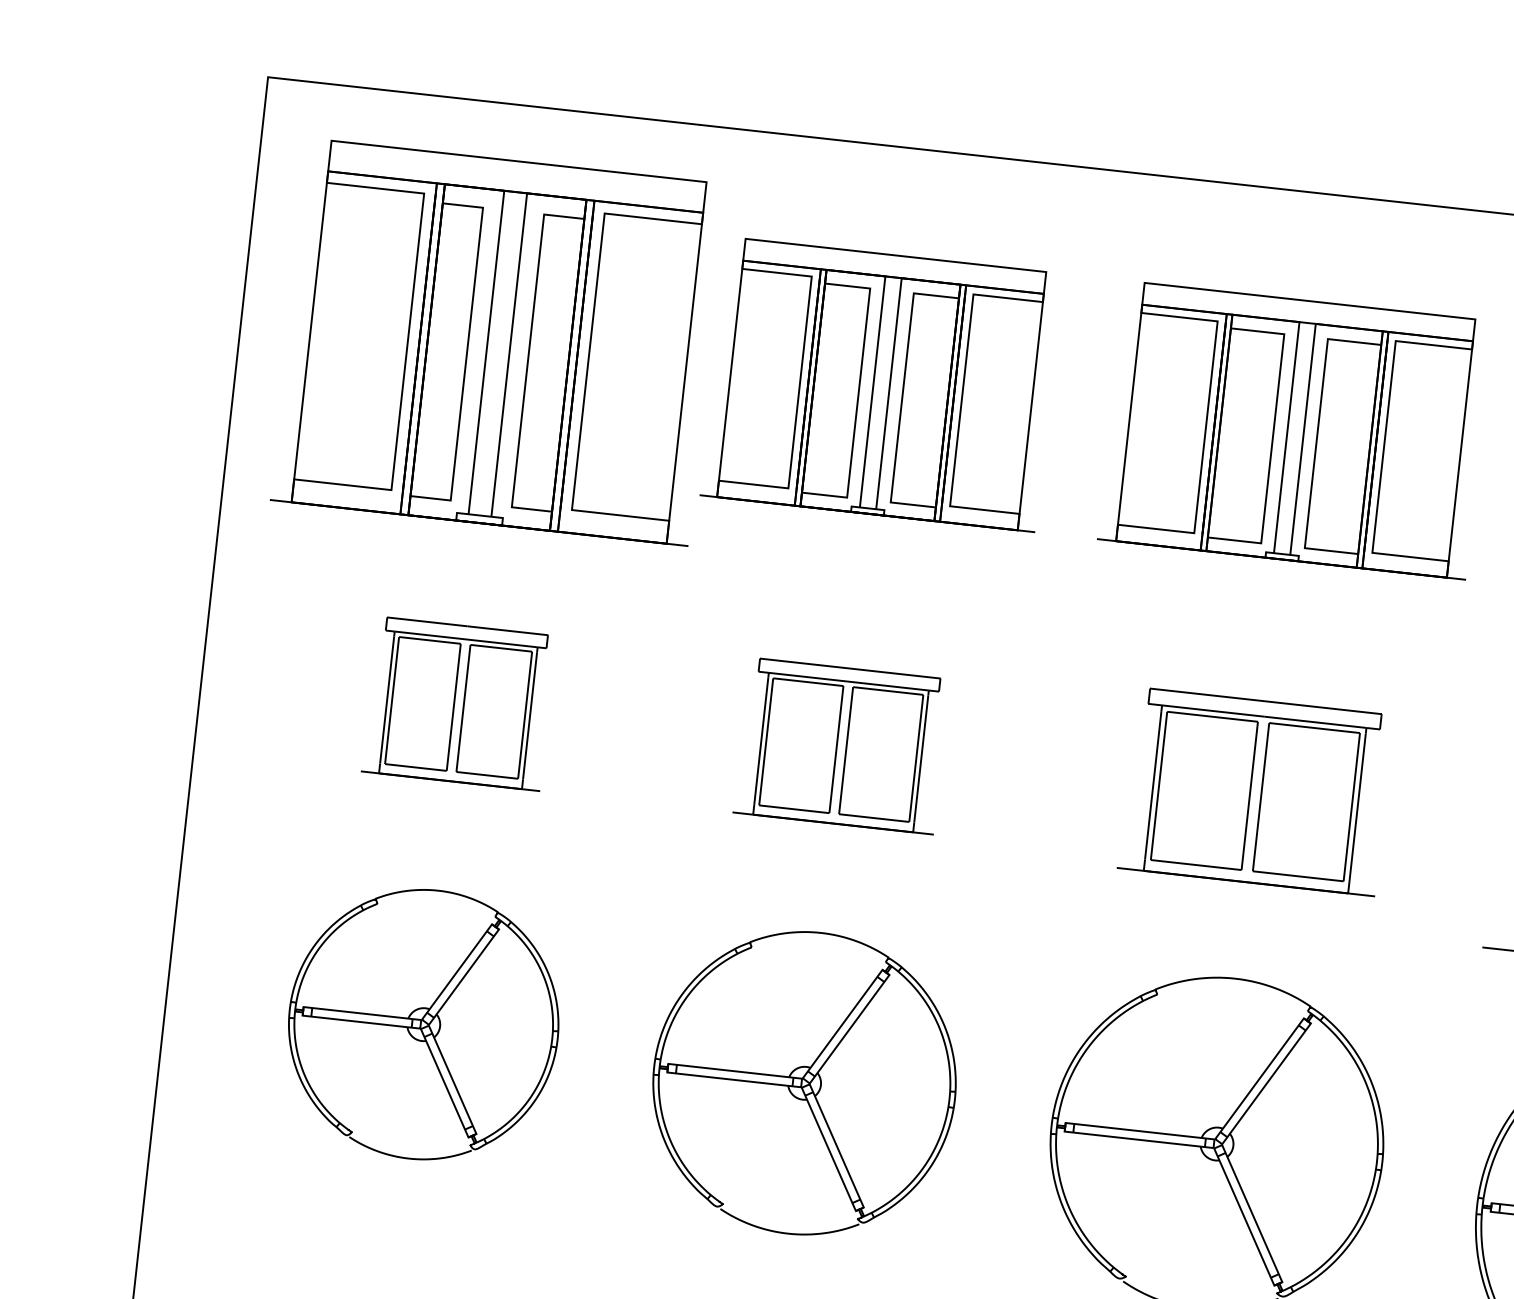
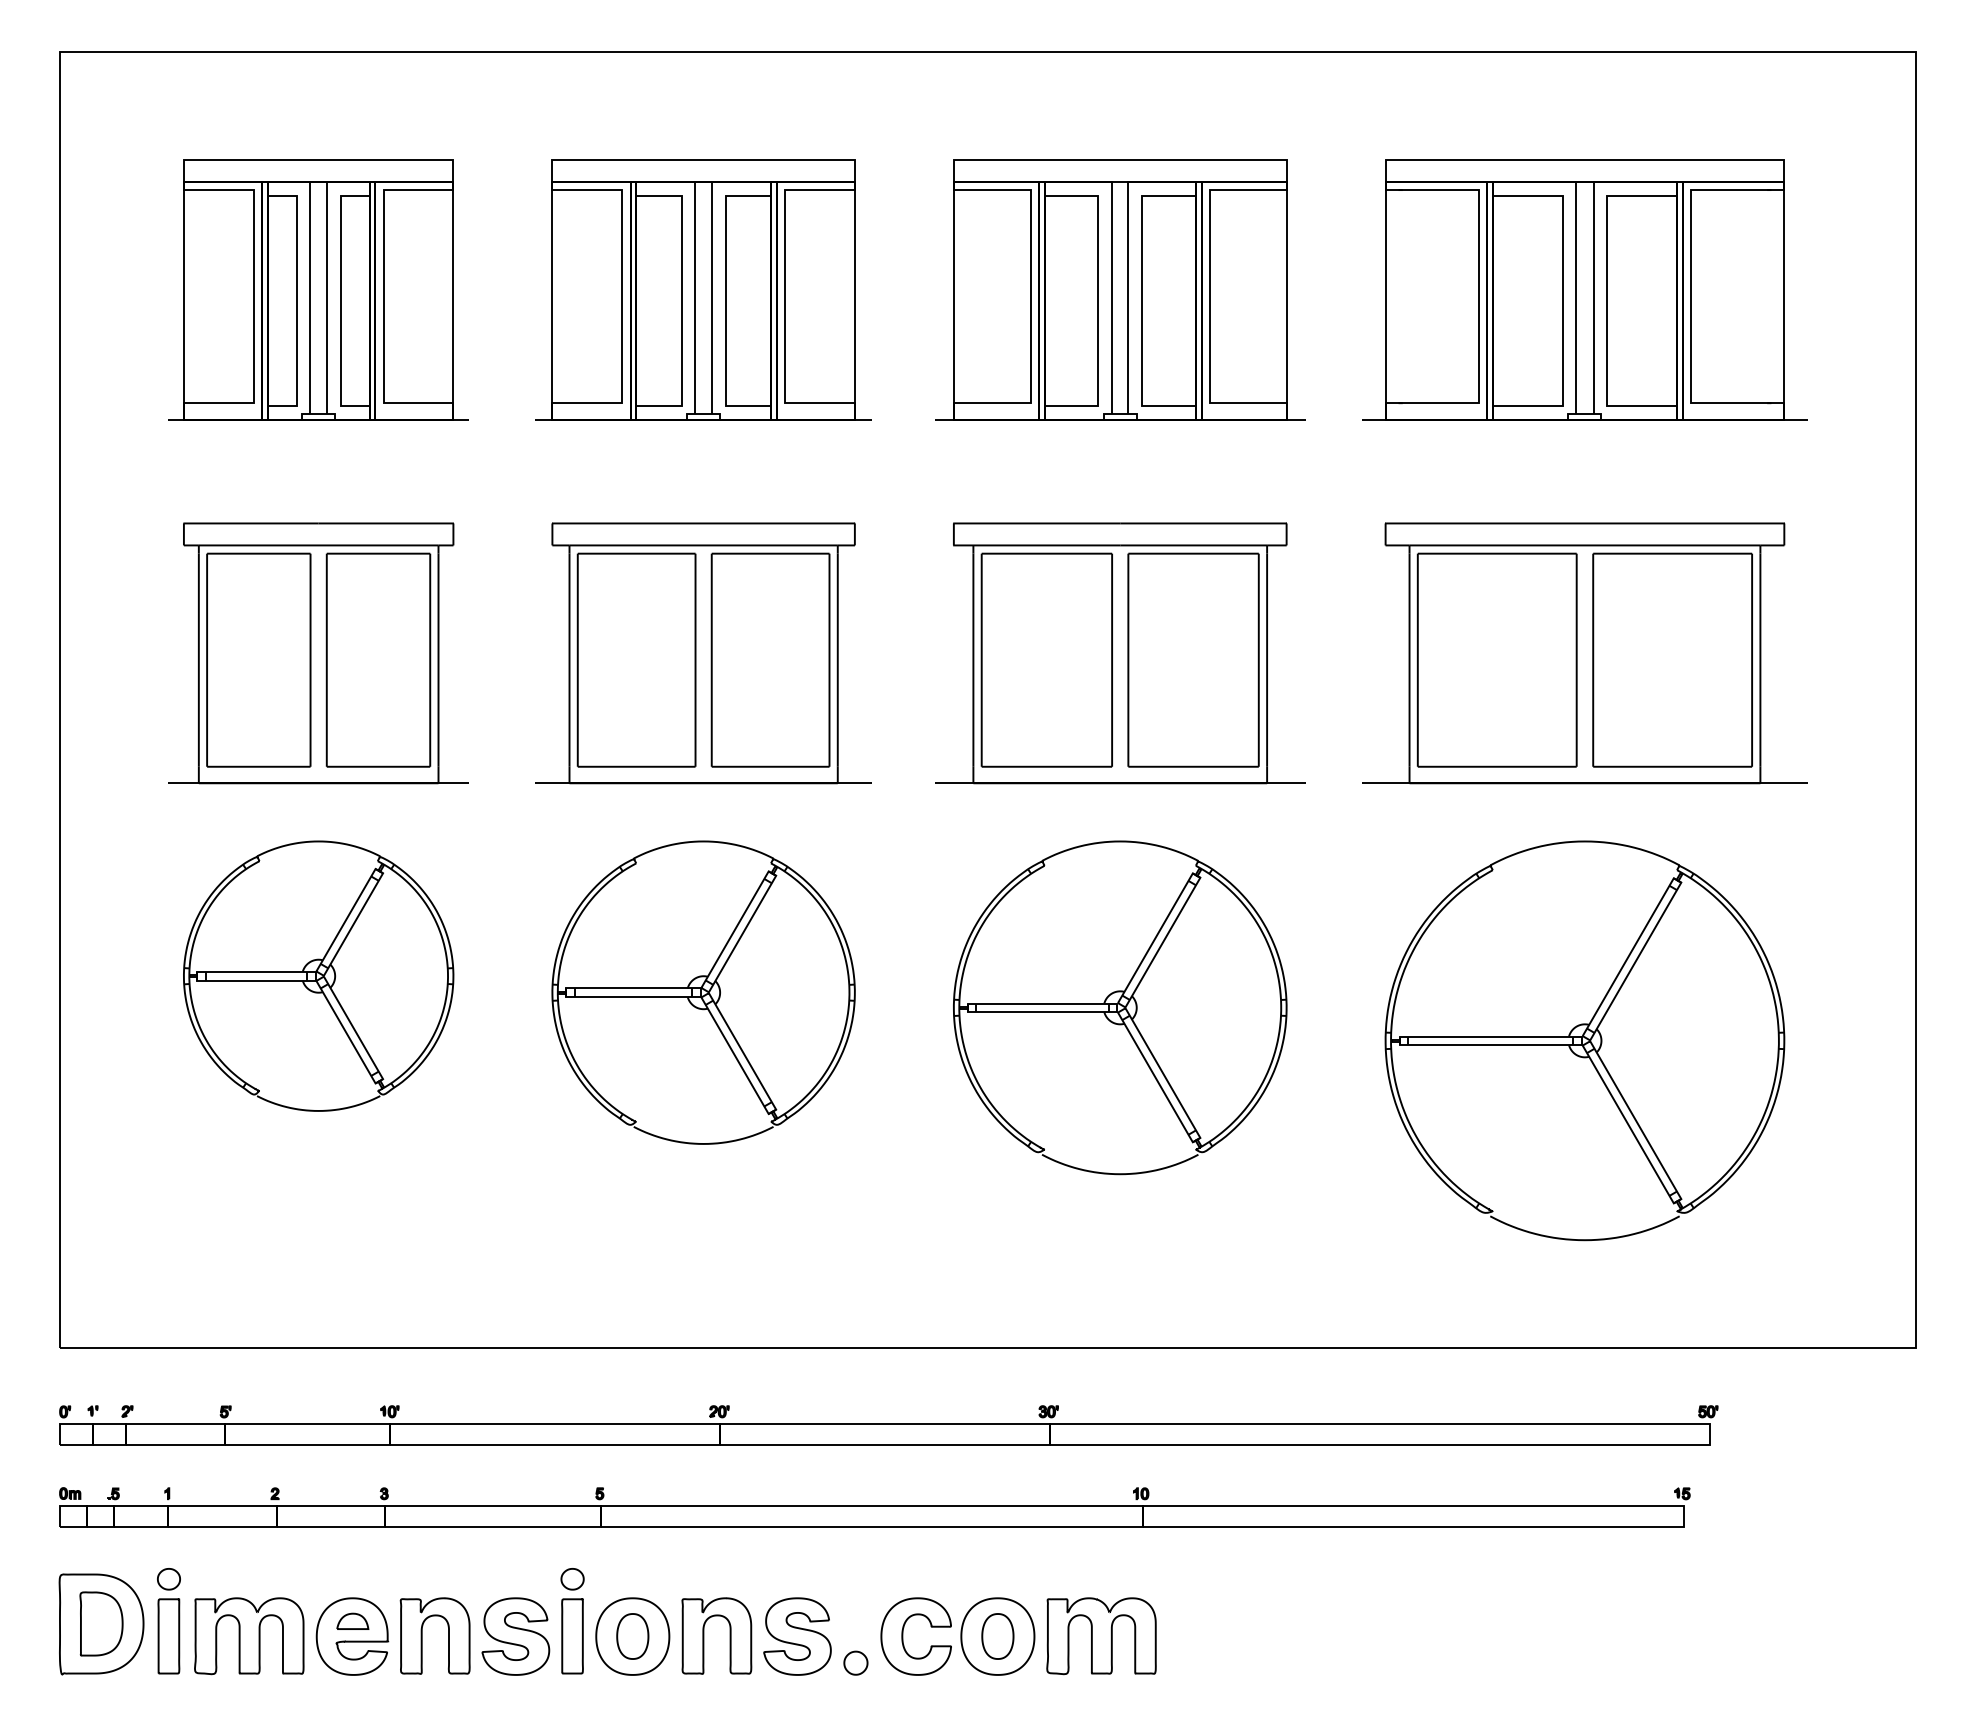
part: (498, 342) -> (318, 289), size x0.71
part: (458, 703) -> (318, 653), size x1.67
part: (841, 746) -> (703, 653), size x1.67
part: (1256, 791) -> (1120, 653), size x1.43

